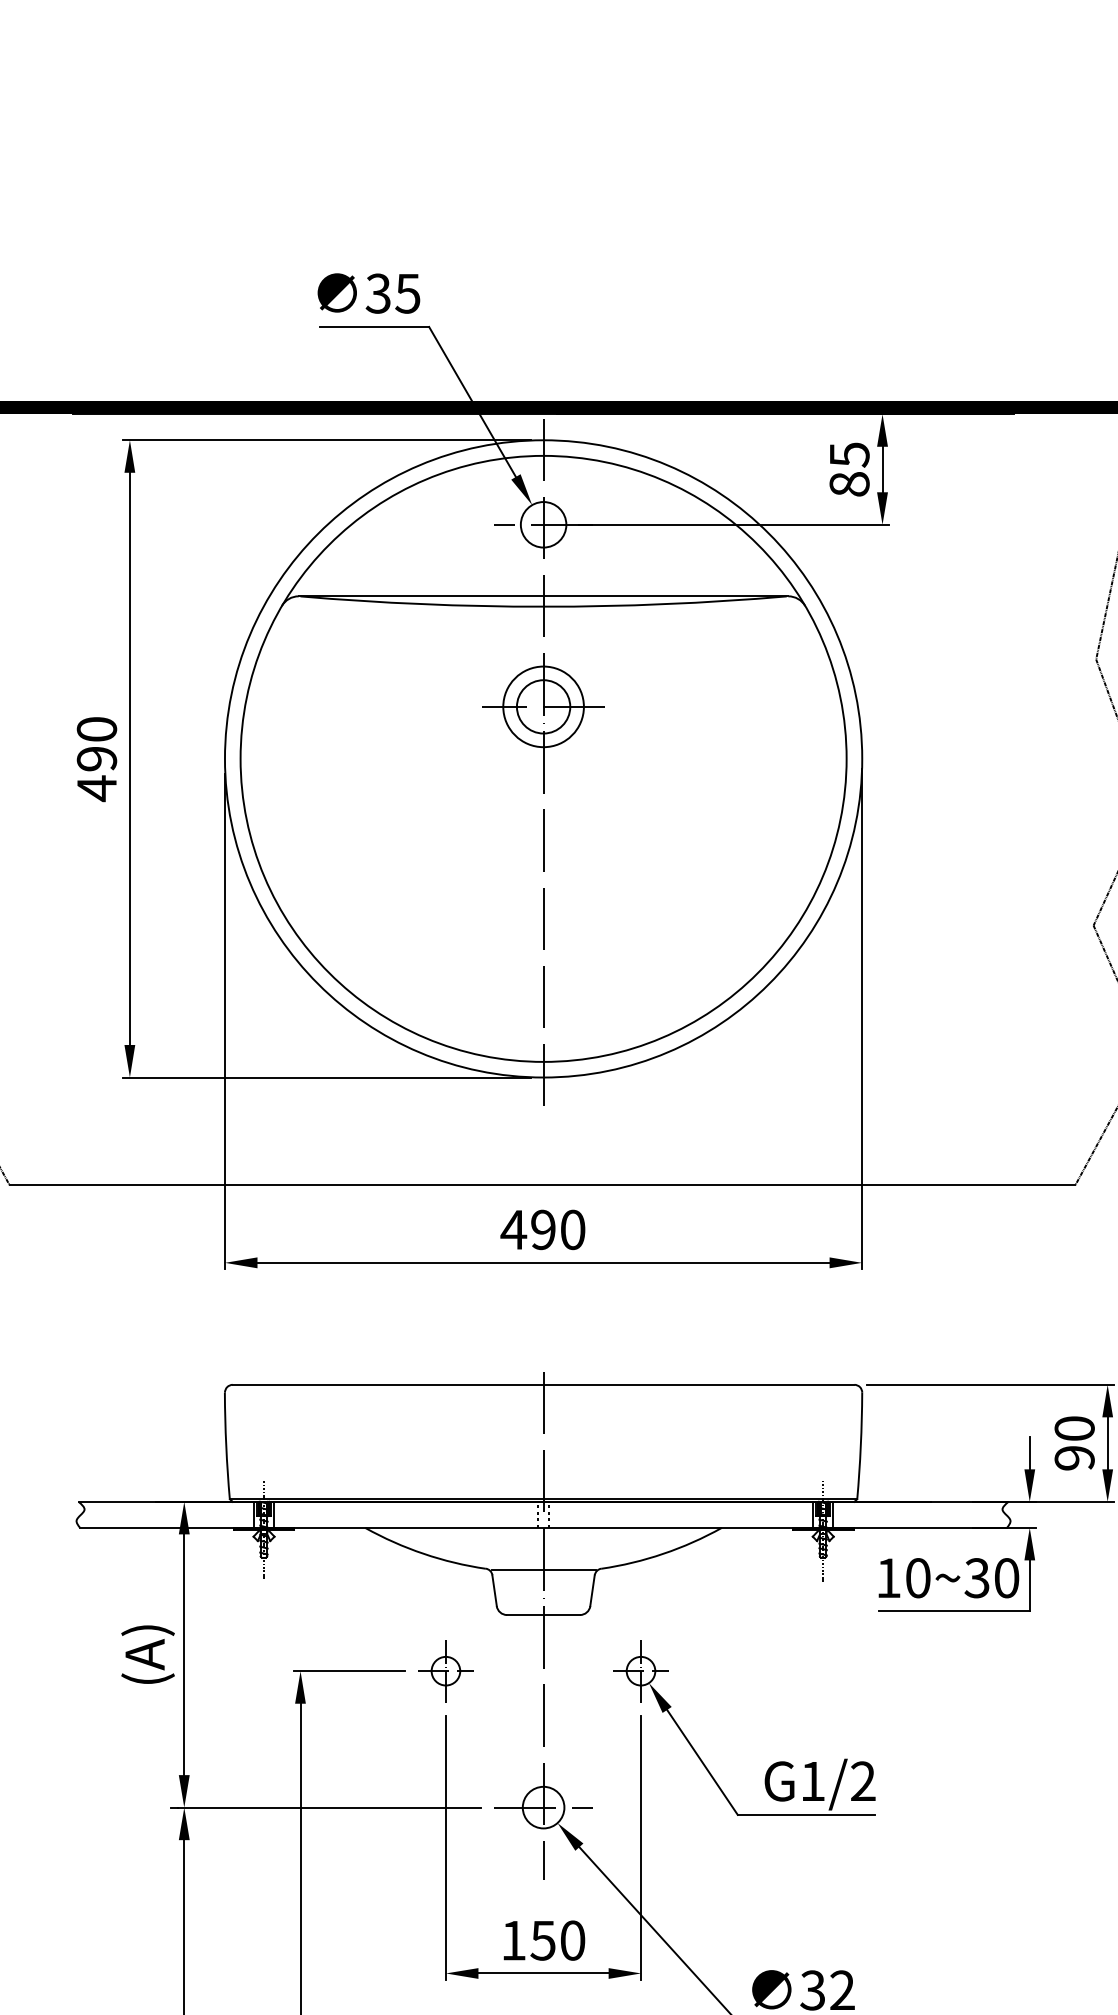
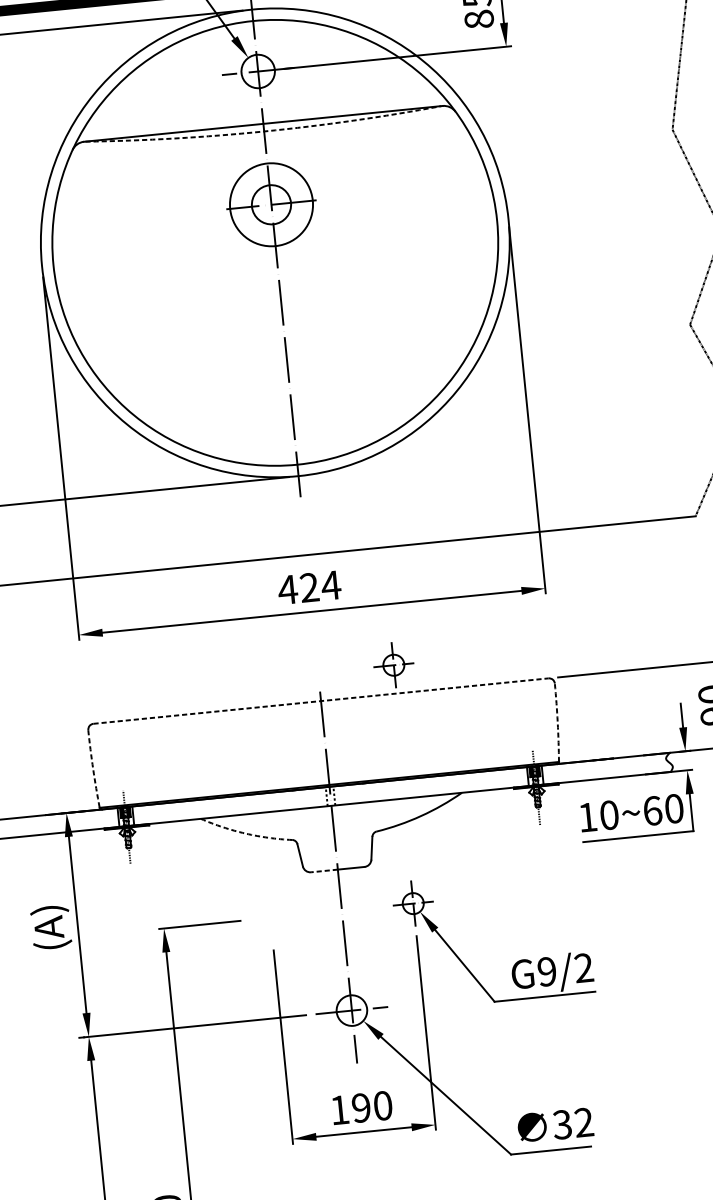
arc: (543, 606) -> (264, 131), solid -> dashed
circle: (543, 706) -> (271, 204), size x1.4
text: (558, 1229) -> (320, 586), 490 -> 424
line: (543, 1384) -> (320, 700), solid -> dashed
arc: (226, 1446) -> (93, 769), solid -> dashed
arc: (860, 1446) -> (557, 723), solid -> dashed
arc: (423, 1553) -> (245, 833), solid -> dashed
line: (543, 1569) -> (334, 836), removed
text: (976, 1578) -> (652, 811), 10~30 -> 10~60
line: (524, 1615) -> (323, 871), solid -> dashed
part: (445, 1671) -> (393, 665), moved
text: (812, 1781) -> (546, 971), G1/2 -> G9/2
text: (542, 1940) -> (360, 1107), 150 -> 190

